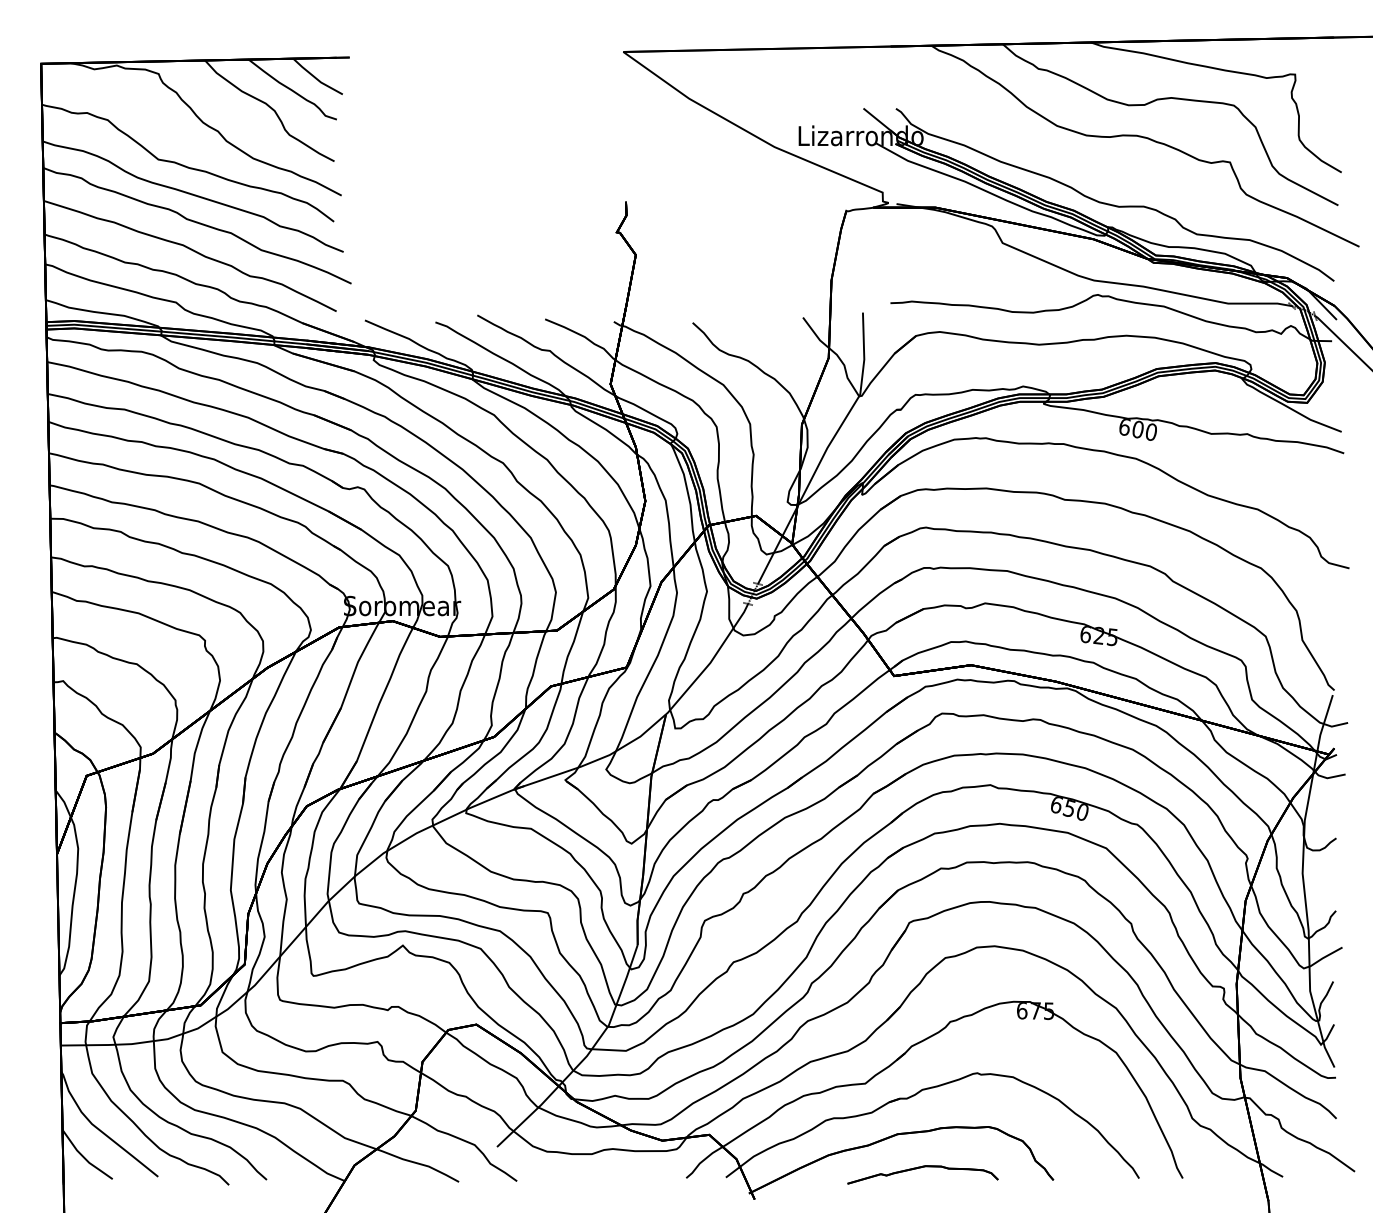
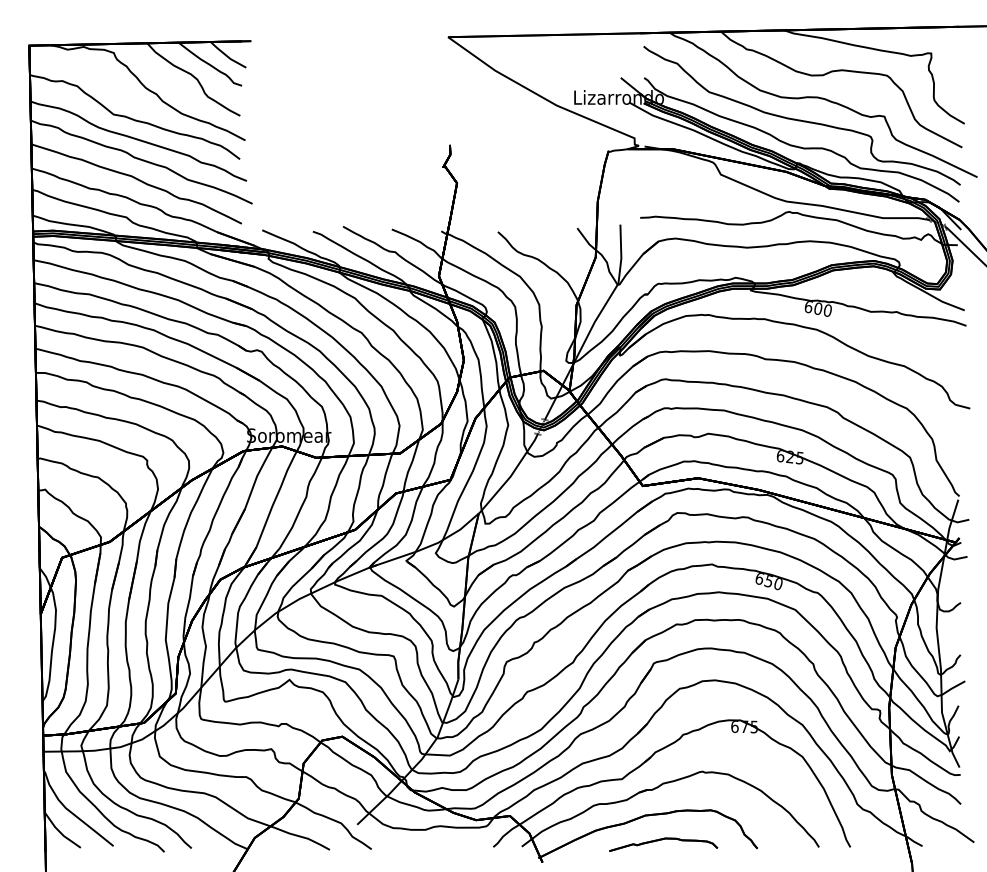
curve: (1115, 167) -> (802, 120), added

